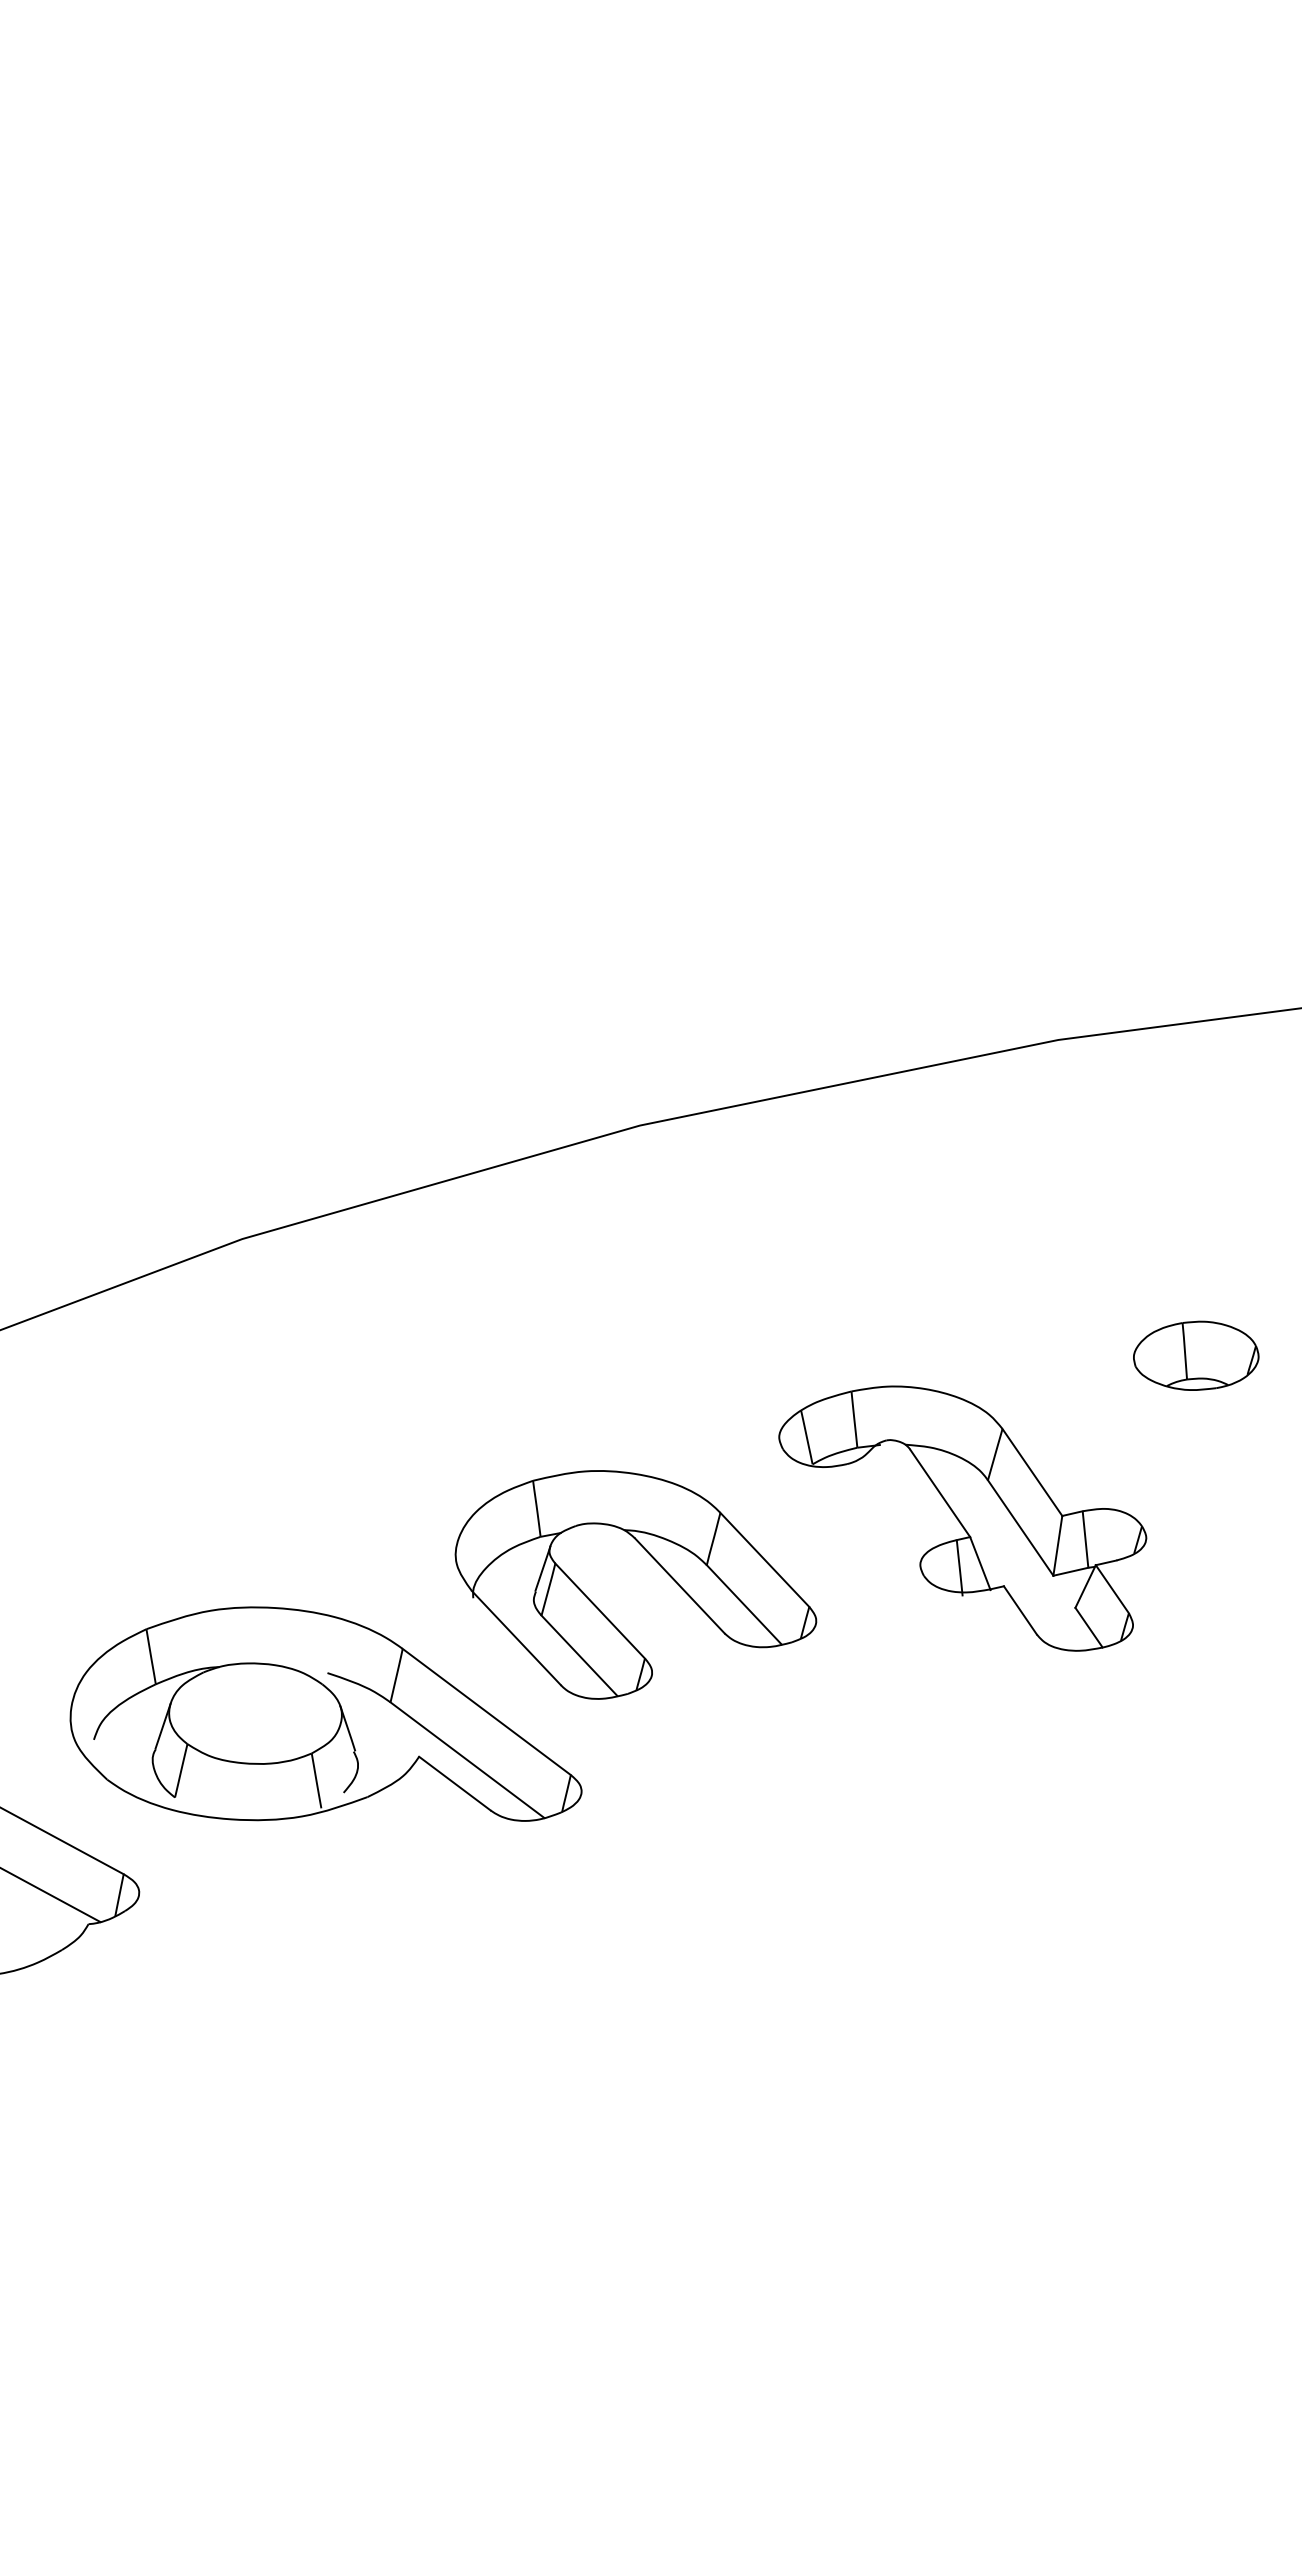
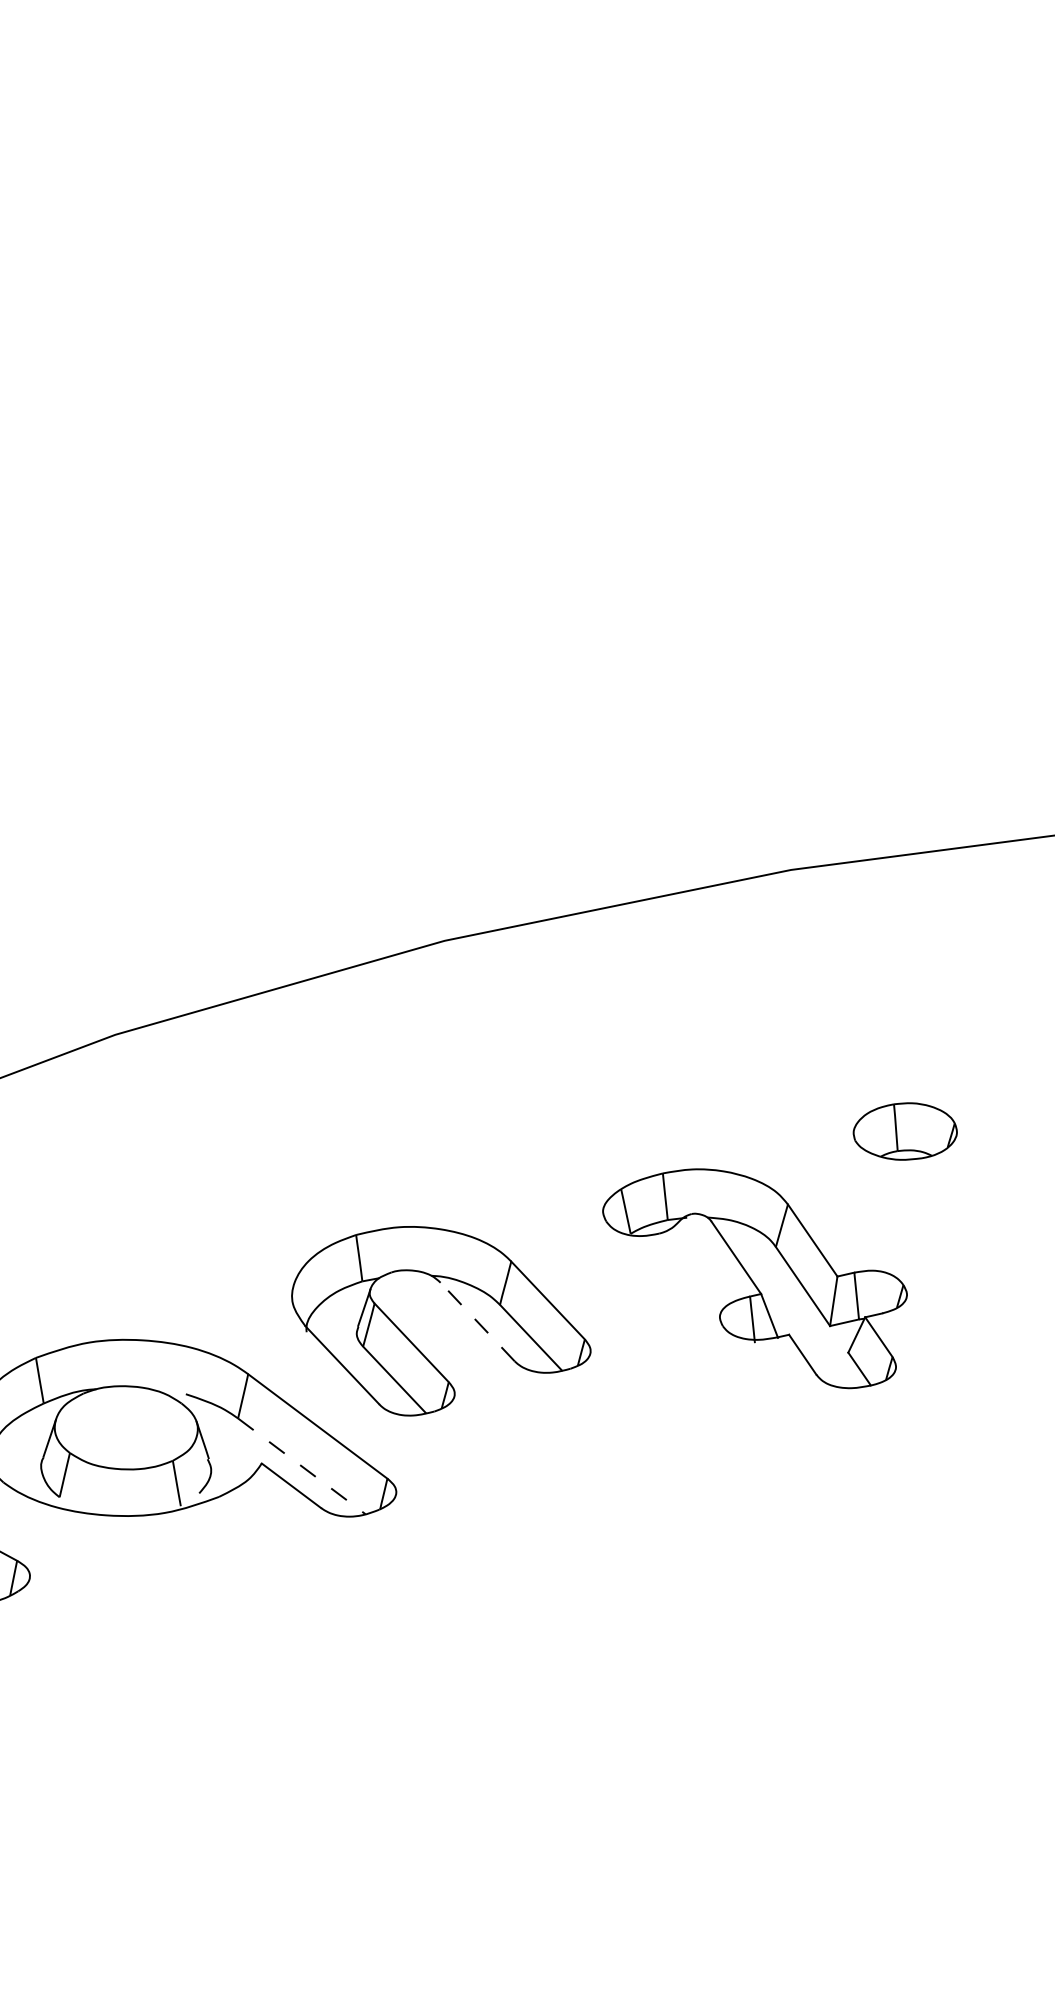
part: (962, 1518) -> (754, 1278), moved
line: (679, 1585) -> (477, 1321), solid -> dashed
line: (467, 1760) -> (301, 1466), solid -> dashed

